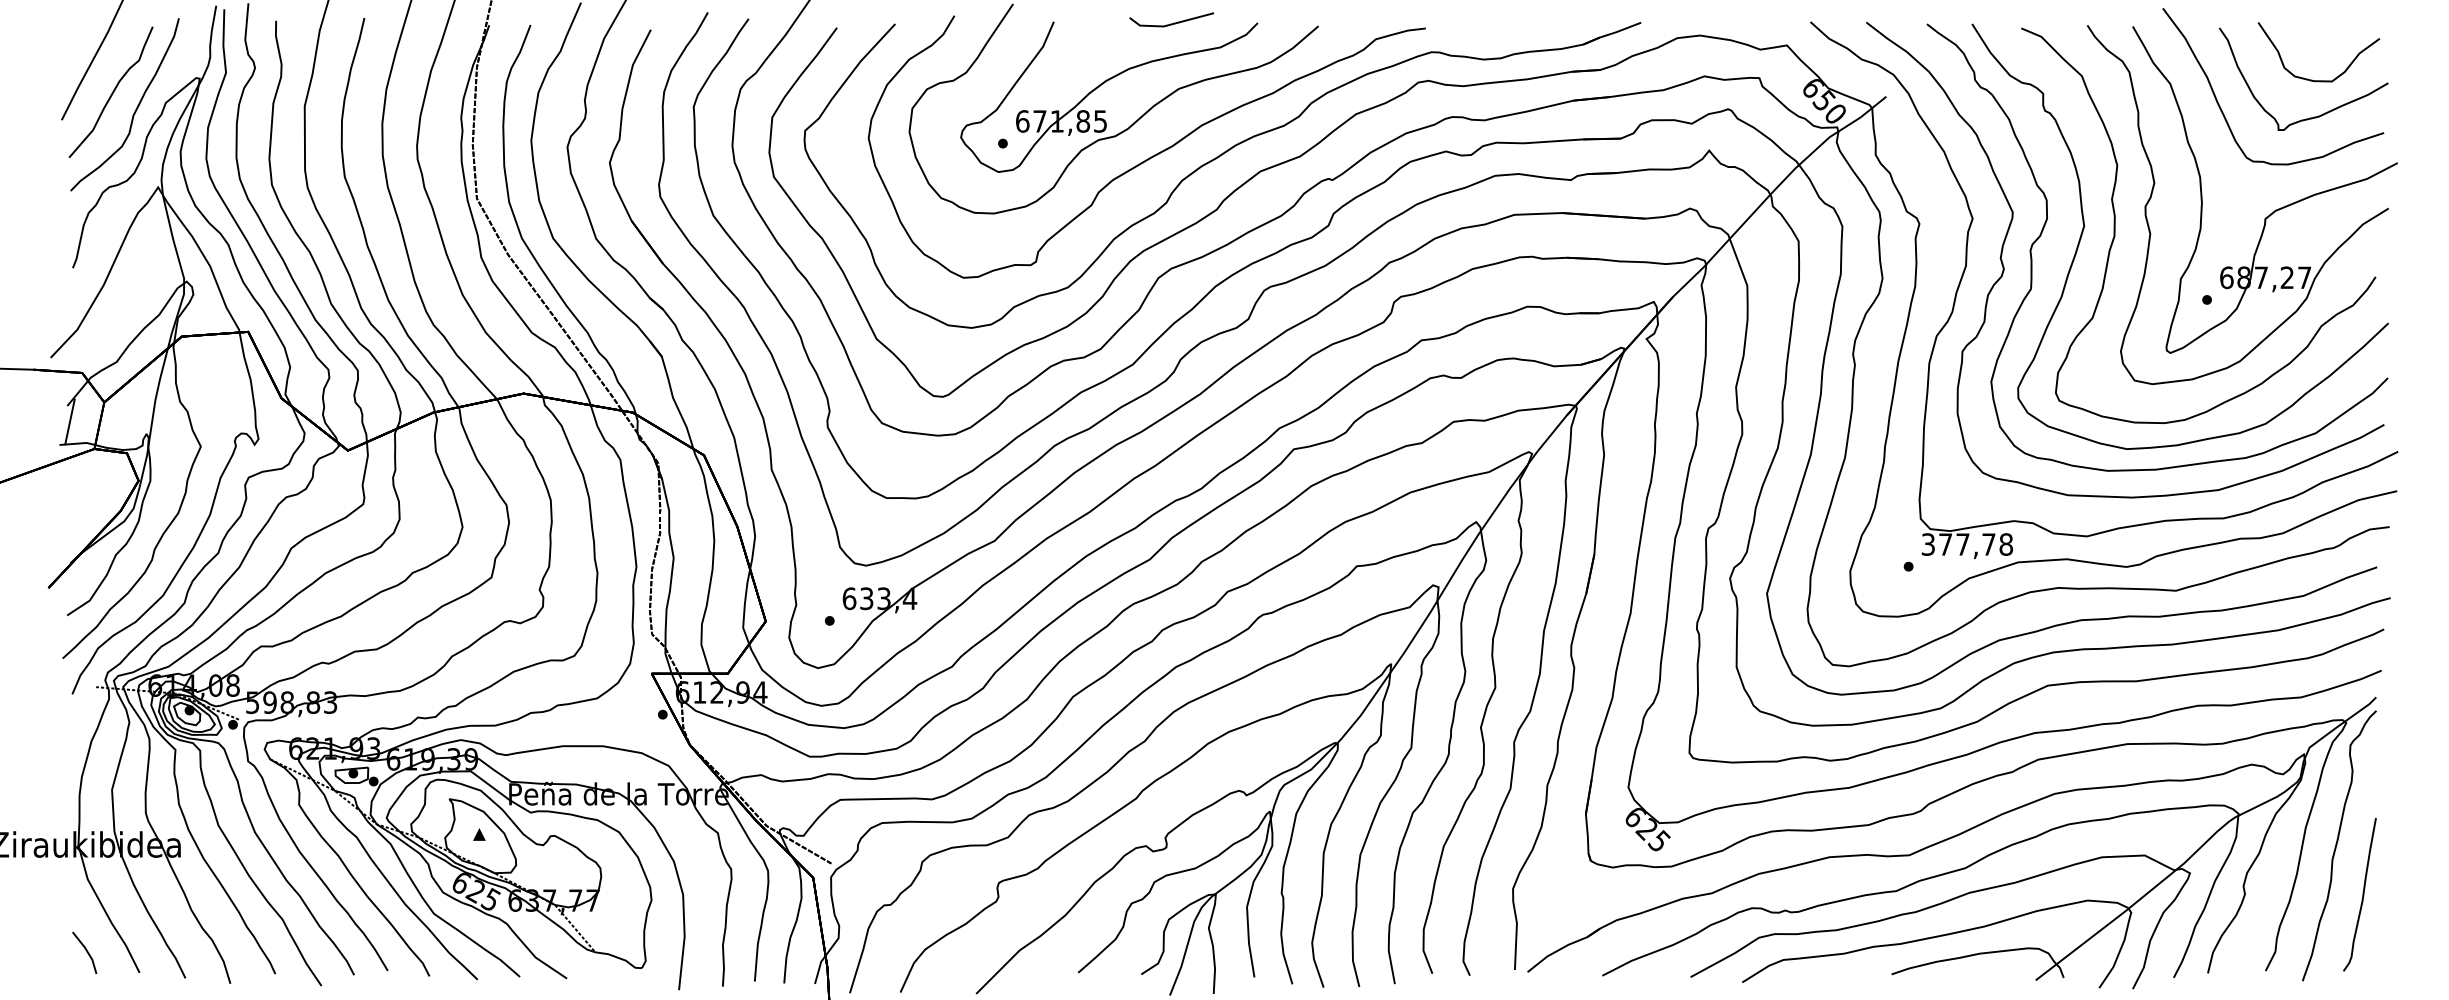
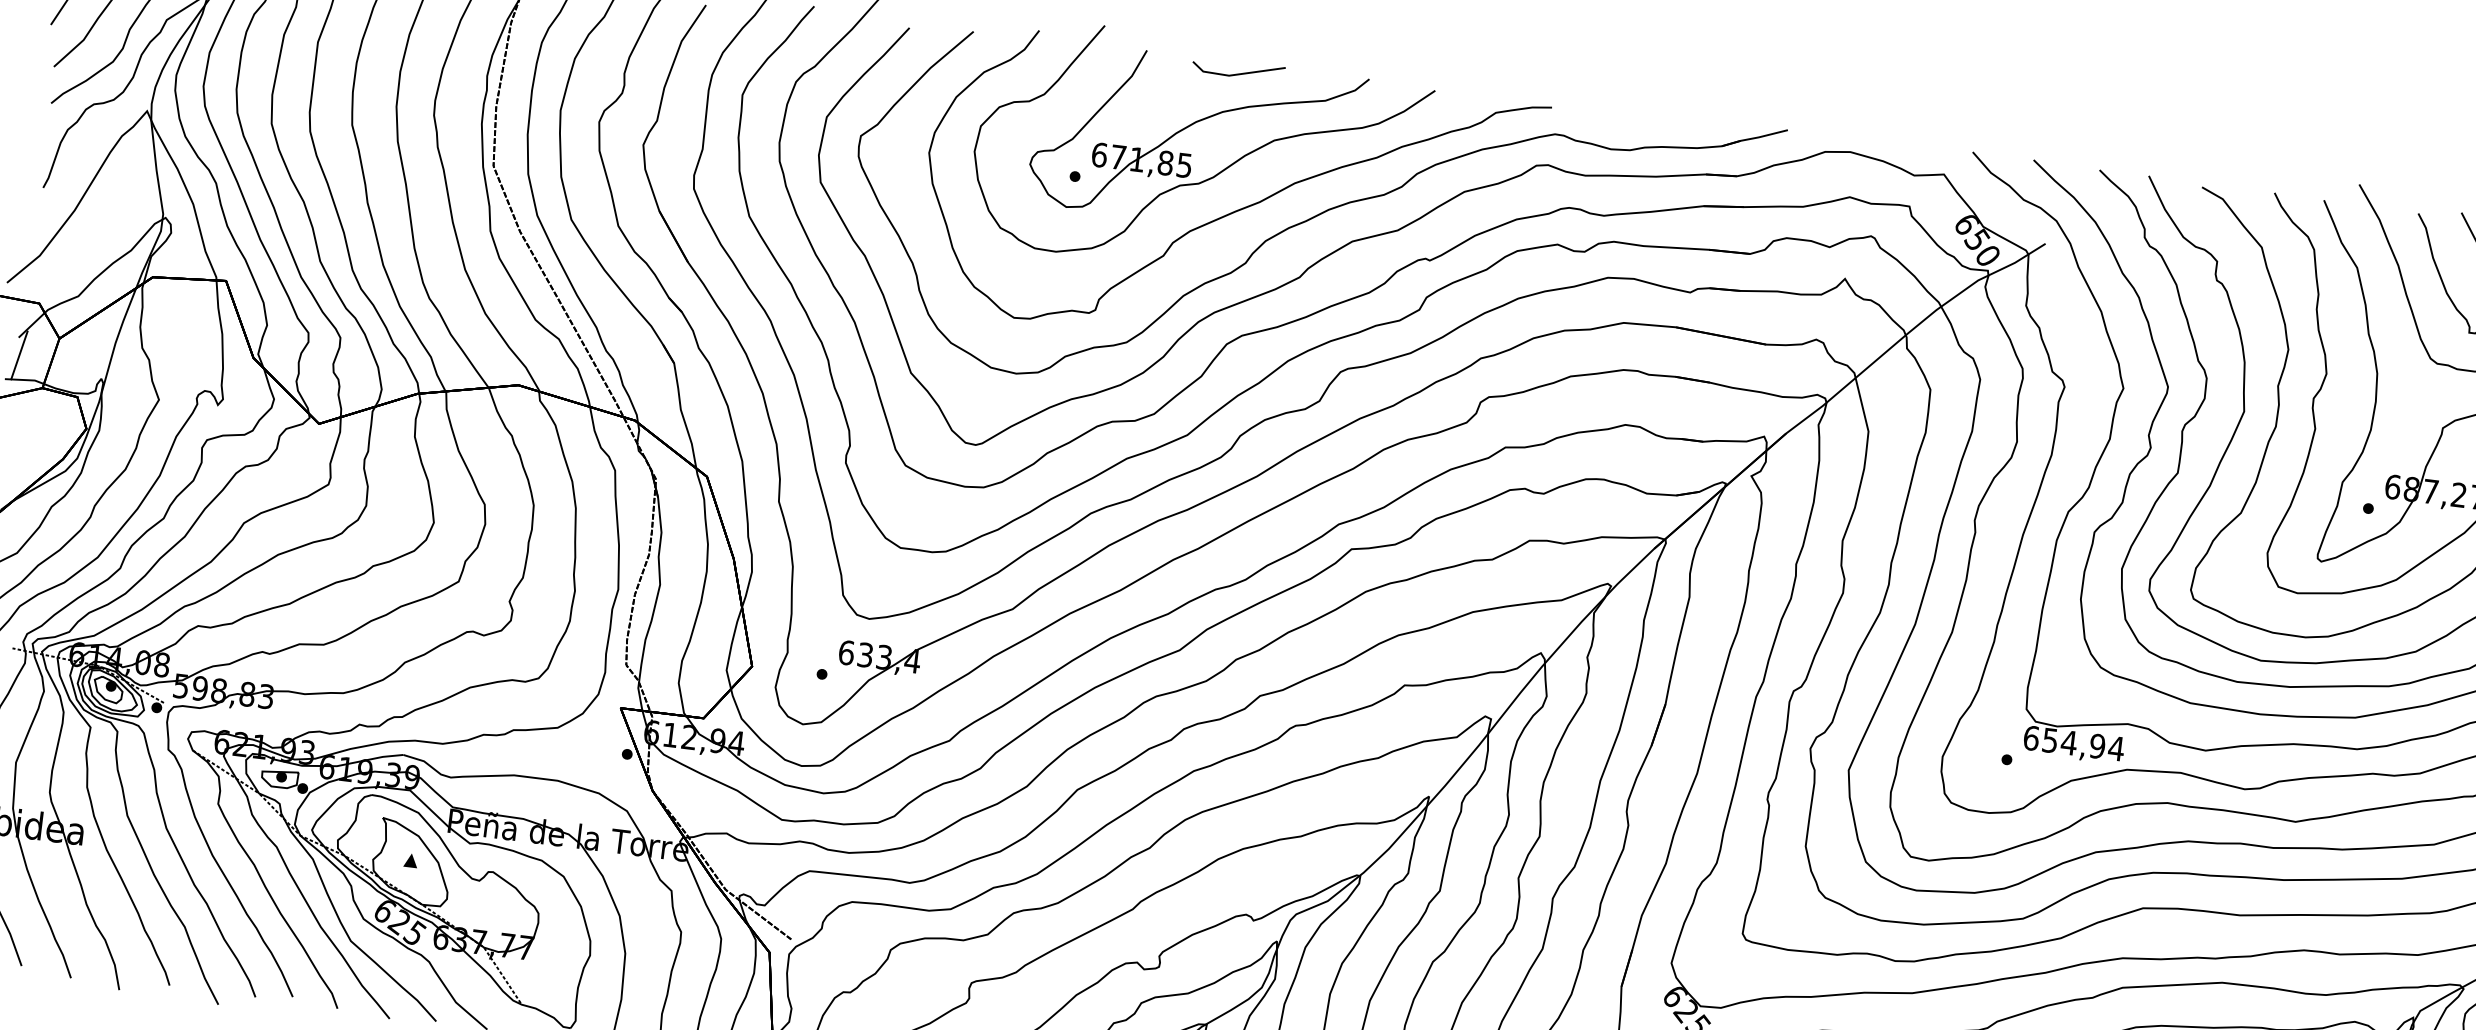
line: (1171, 23) -> (1237, 73), moved
text: (1967, 544) -> (2074, 743), 377,78 -> 654,94

